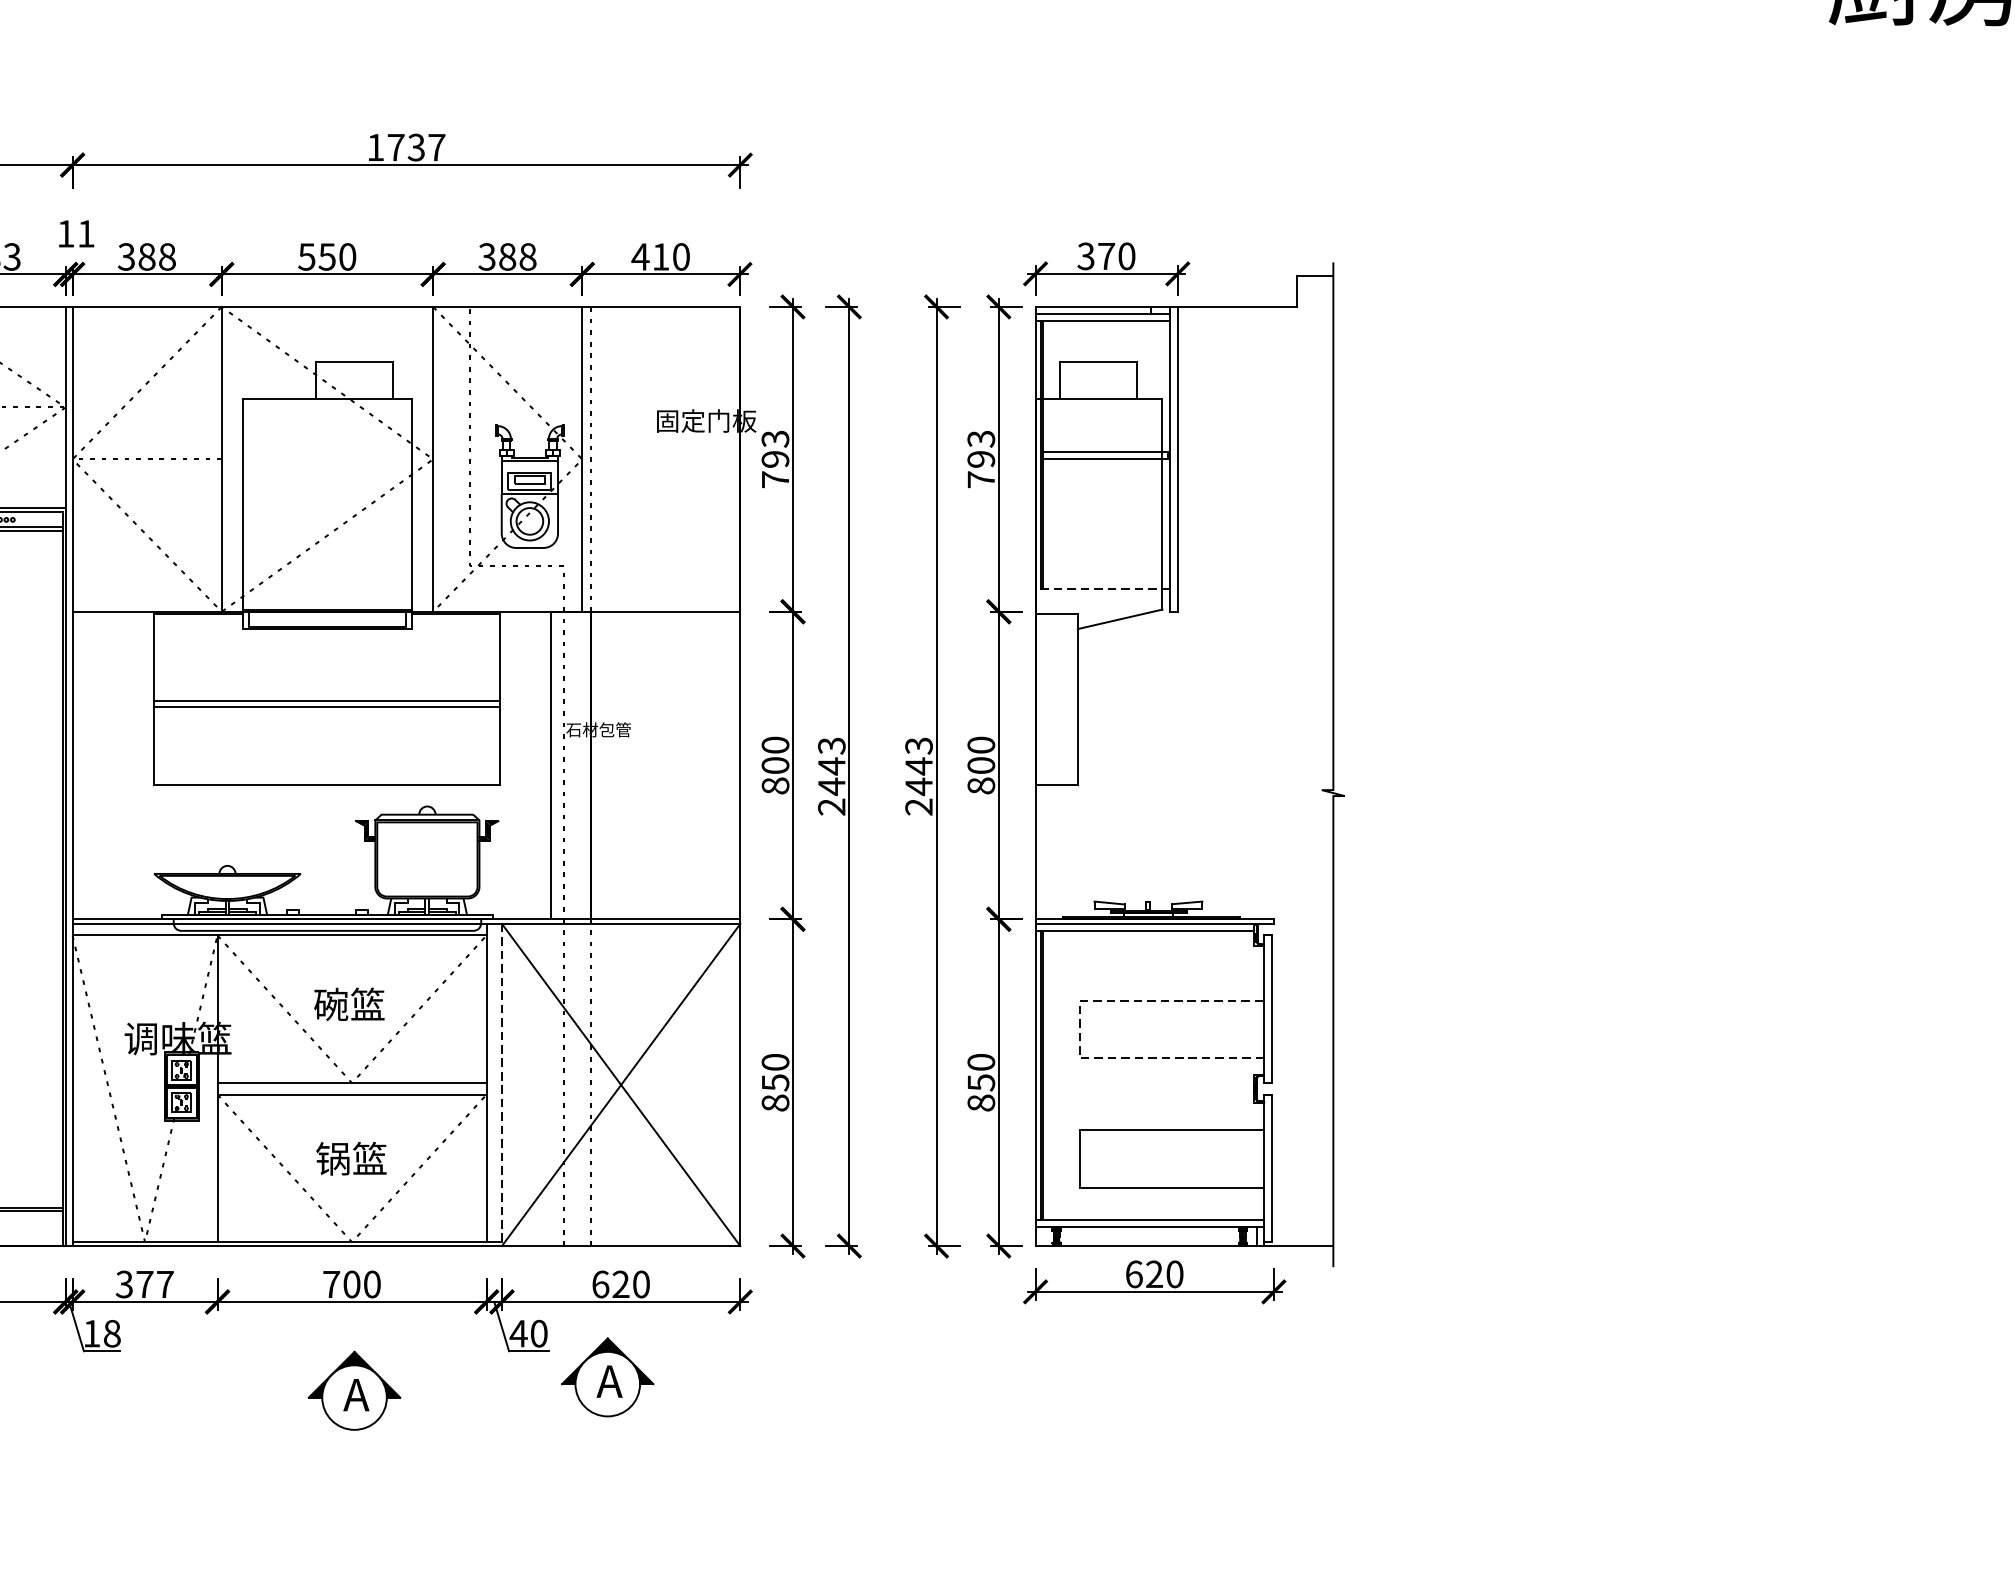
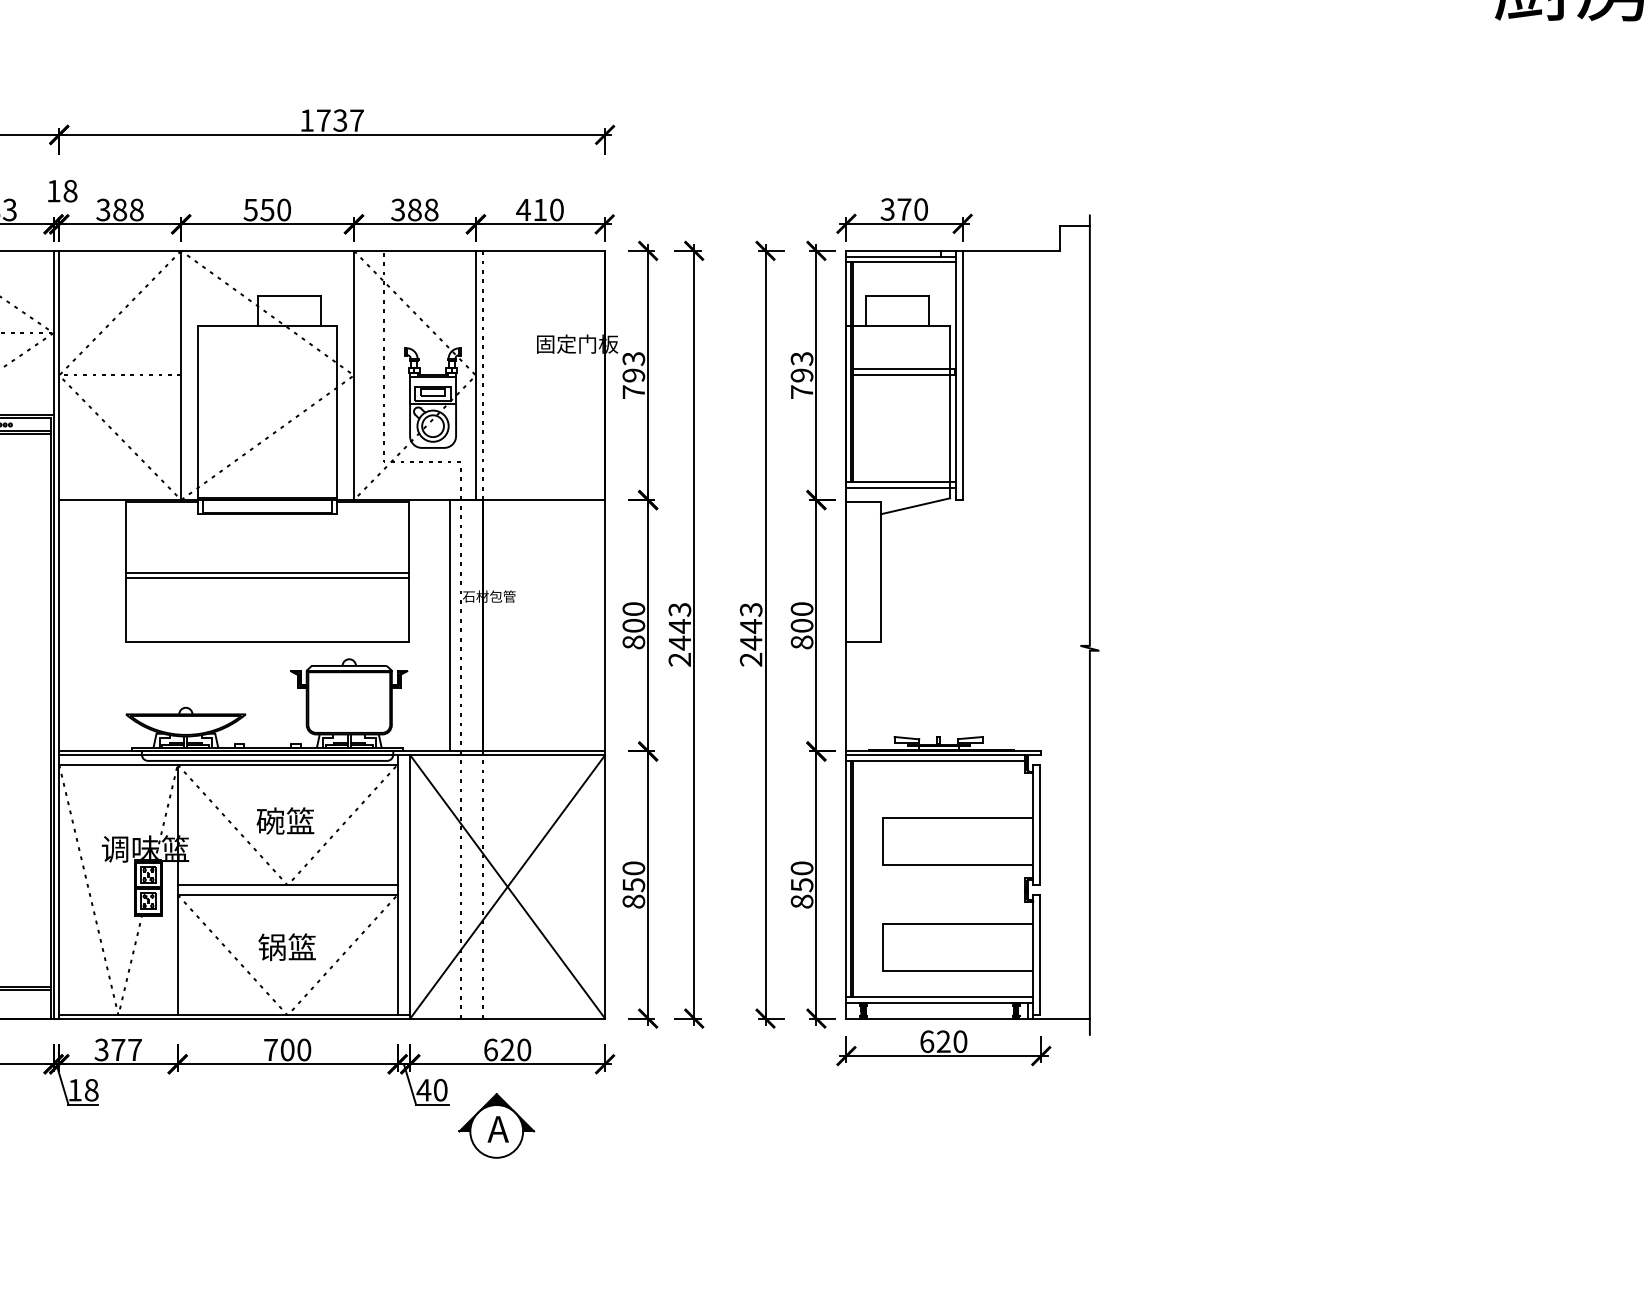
text: (86, 233) -> (70, 190), 11 -> 18
line: (1102, 589) -> (901, 481), dashed -> solid
line: (1102, 596) -> (901, 487), added
line: (1079, 1029) -> (882, 841), dashed -> solid
line: (502, 1084) -> (410, 886), dashed -> solid
part: (354, 1390) -> (289, 1136), removed

